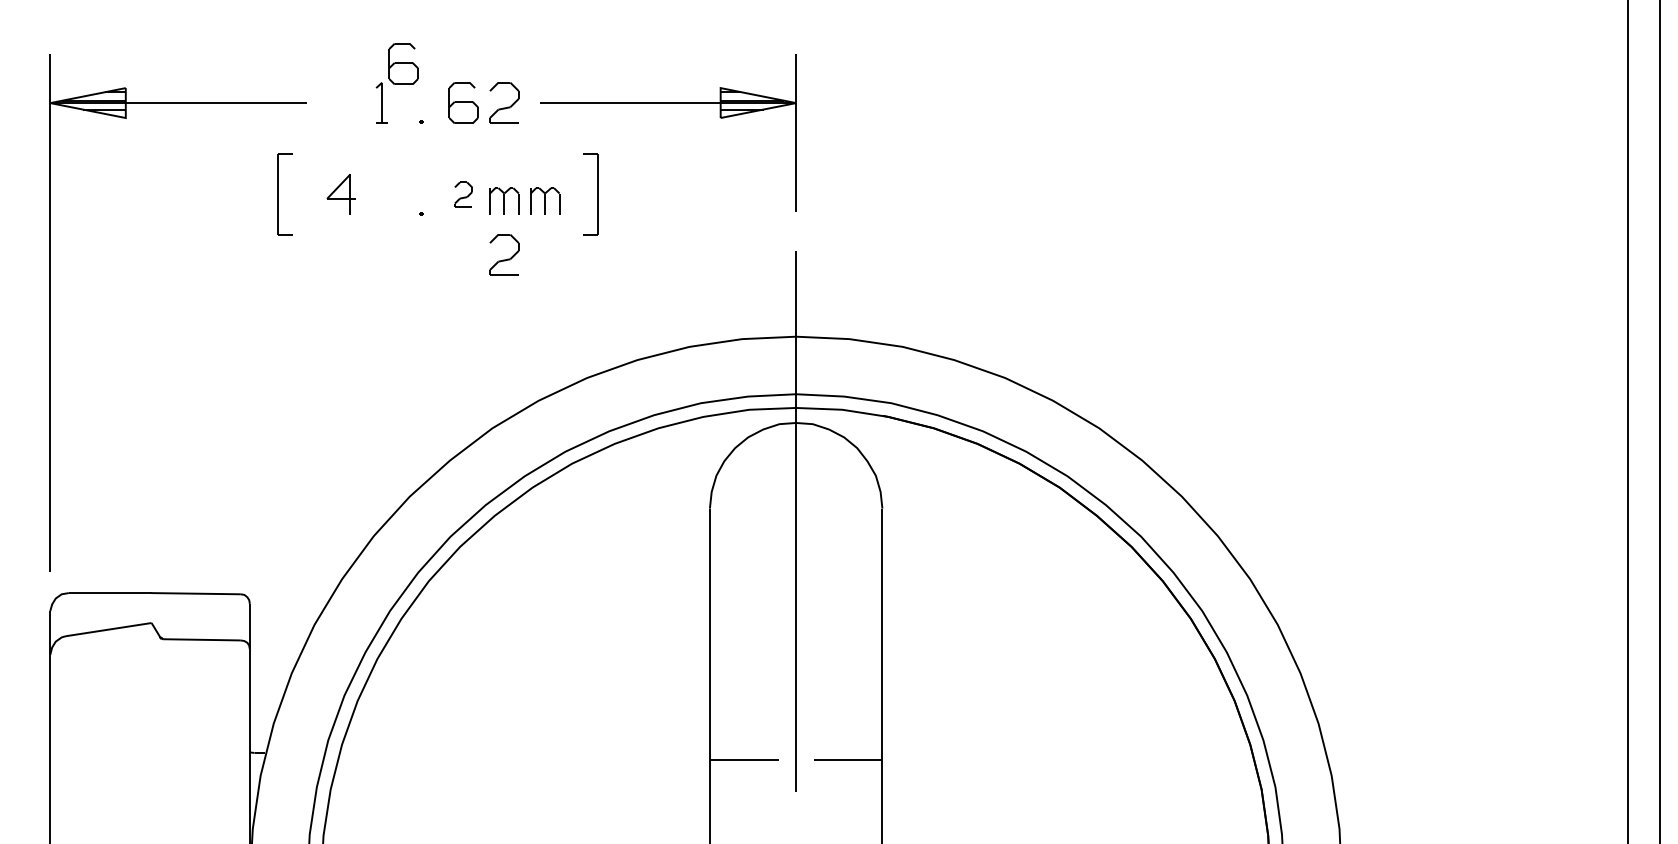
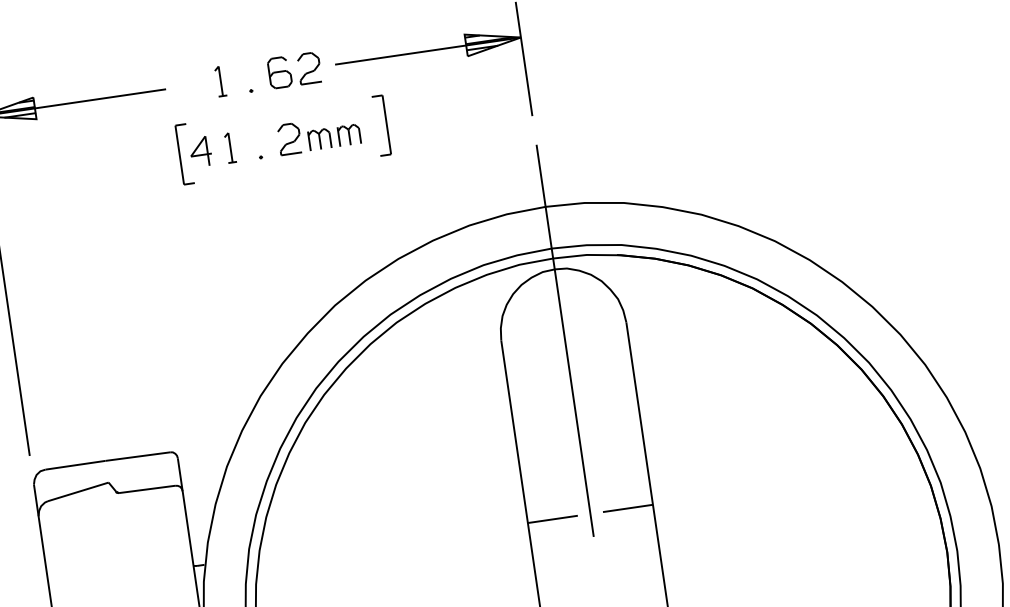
part: (403, 63) -> (232, 50), removed
part: (284, 194) -> (184, 154), moved
part: (381, 194) -> (230, 147), added
part: (463, 194) -> (289, 138), size x1.67
part: (504, 254) -> (325, 178), removed

